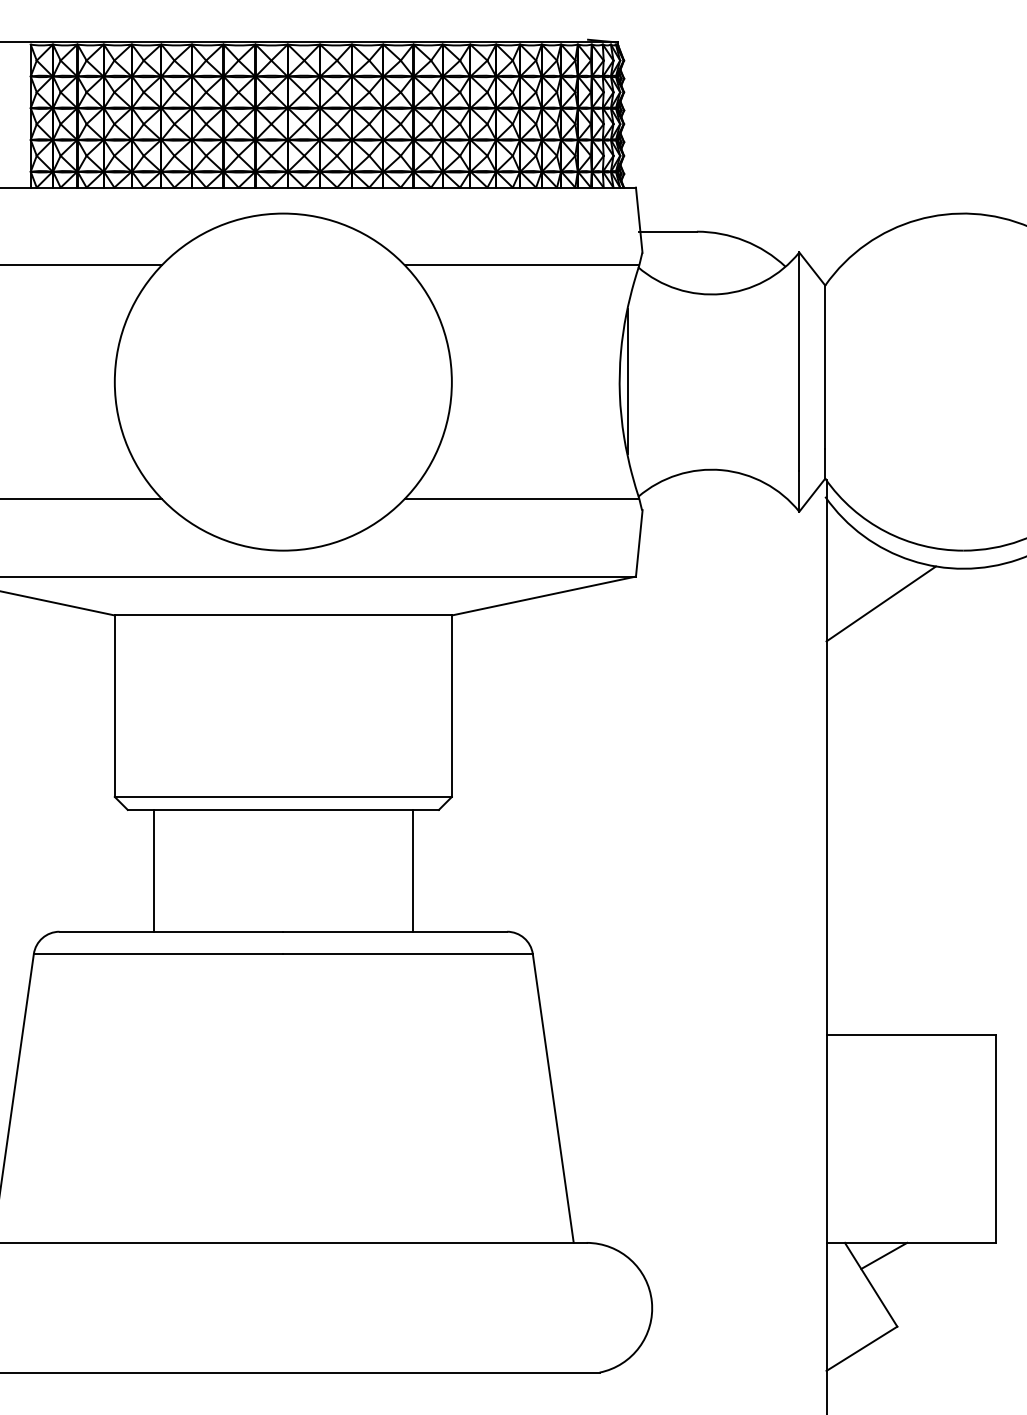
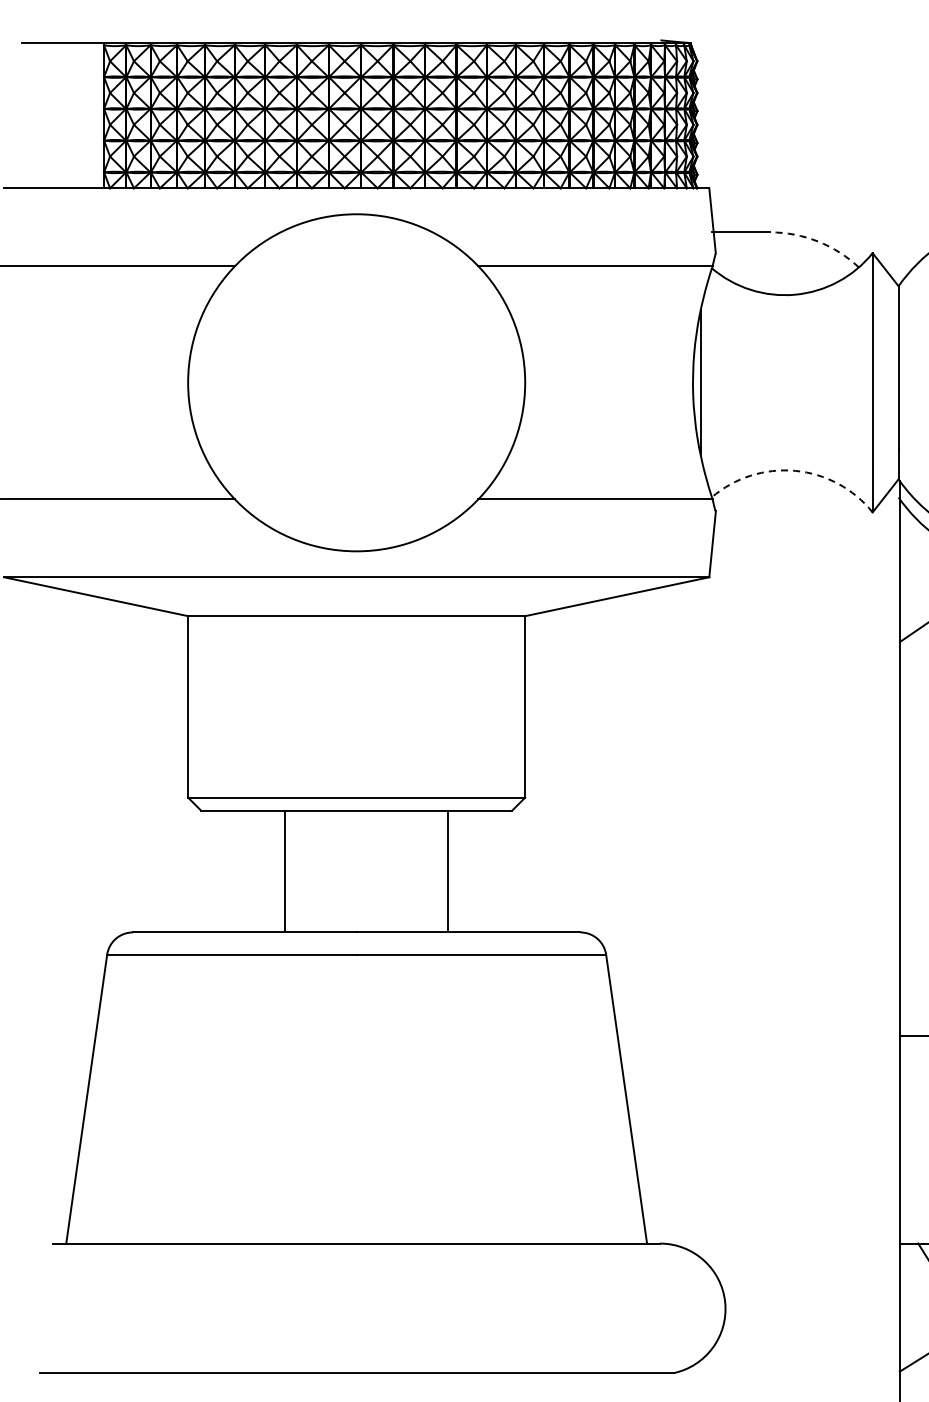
arc: (744, 240) -> (817, 241), solid -> dashed
arc: (721, 470) -> (794, 471), solid -> dashed
line: (153, 870) -> (284, 871), moved
line: (412, 870) -> (447, 871), moved

